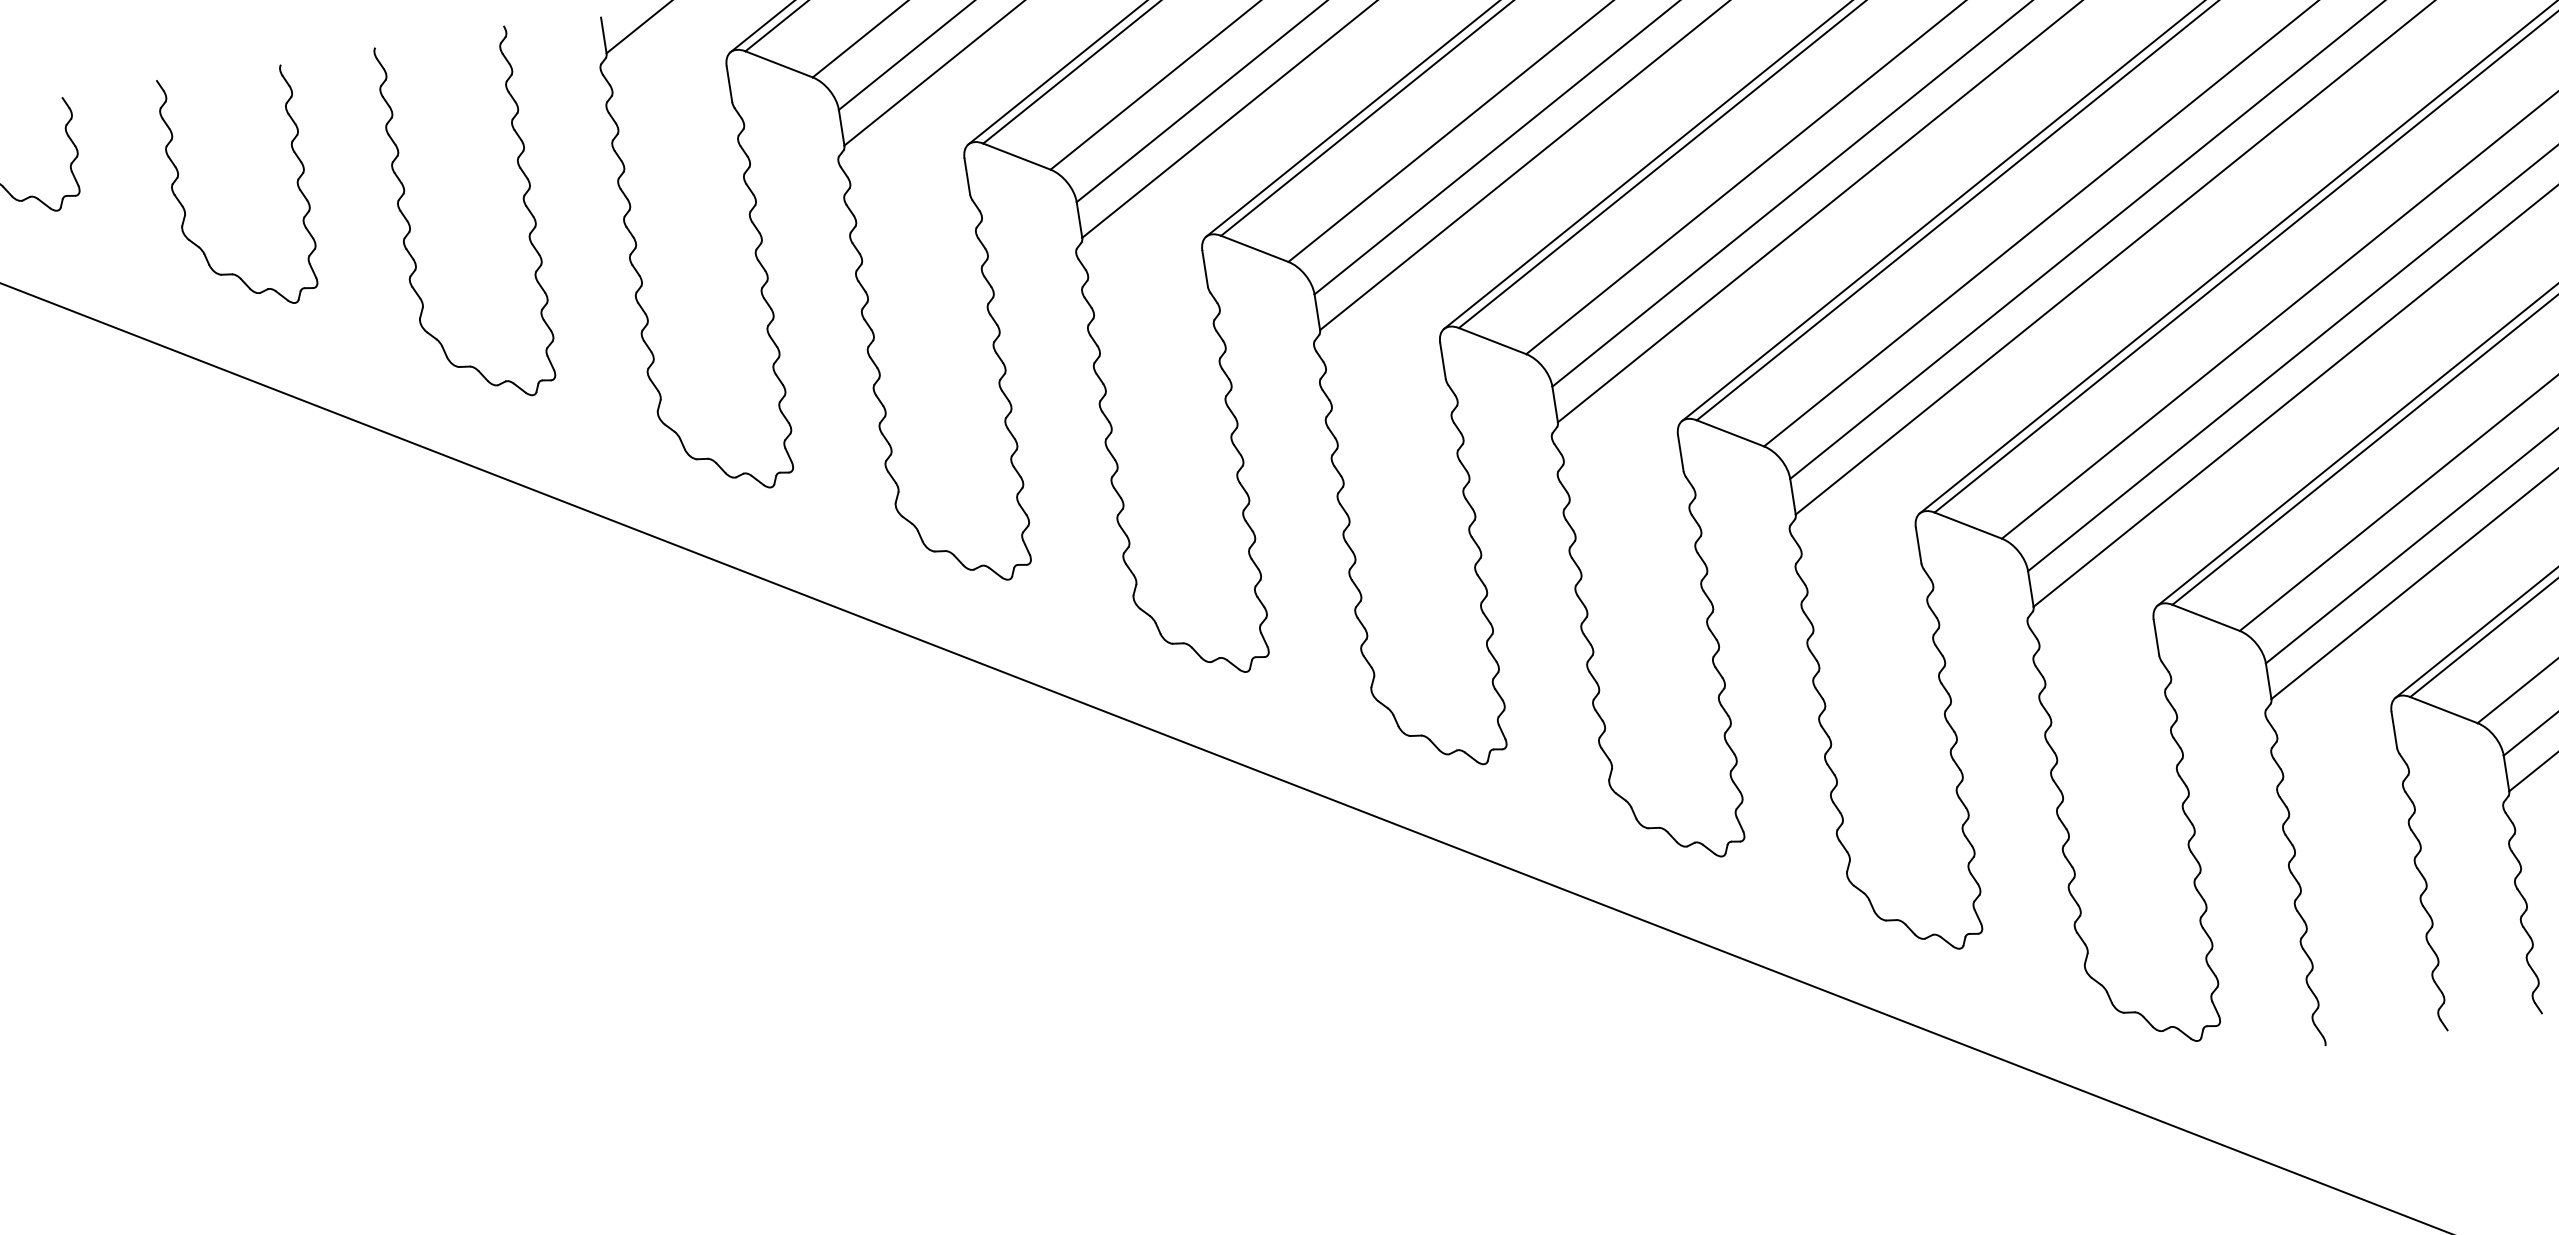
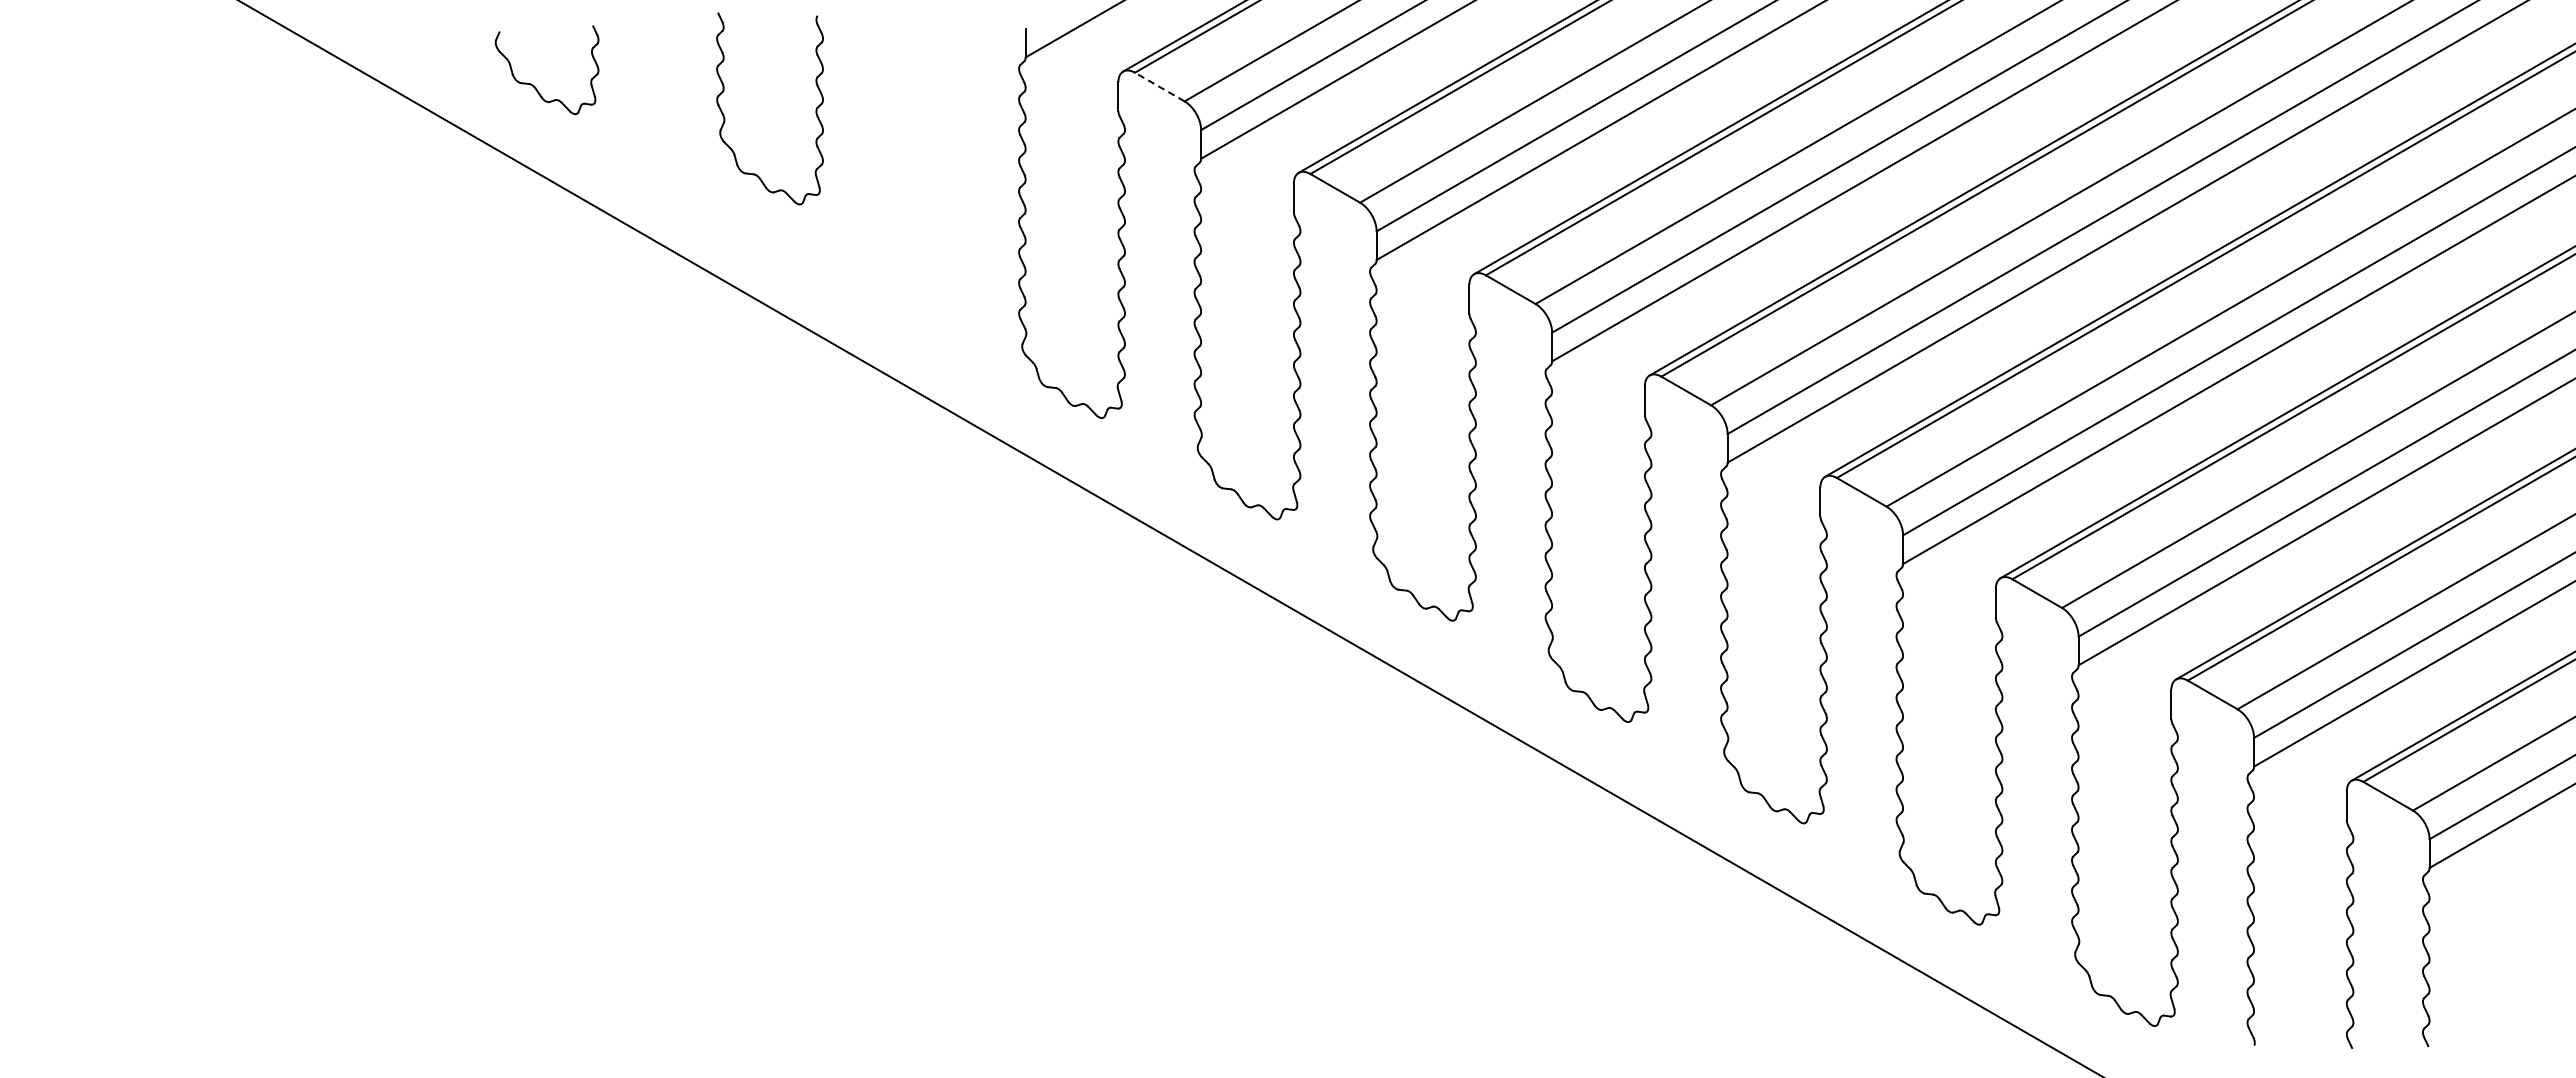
line: (778, 64) -> (1159, 87), solid -> dashed
part: (186, 210) -> (725, 118), moved
part: (410, 227) -> (850, 170), removed

